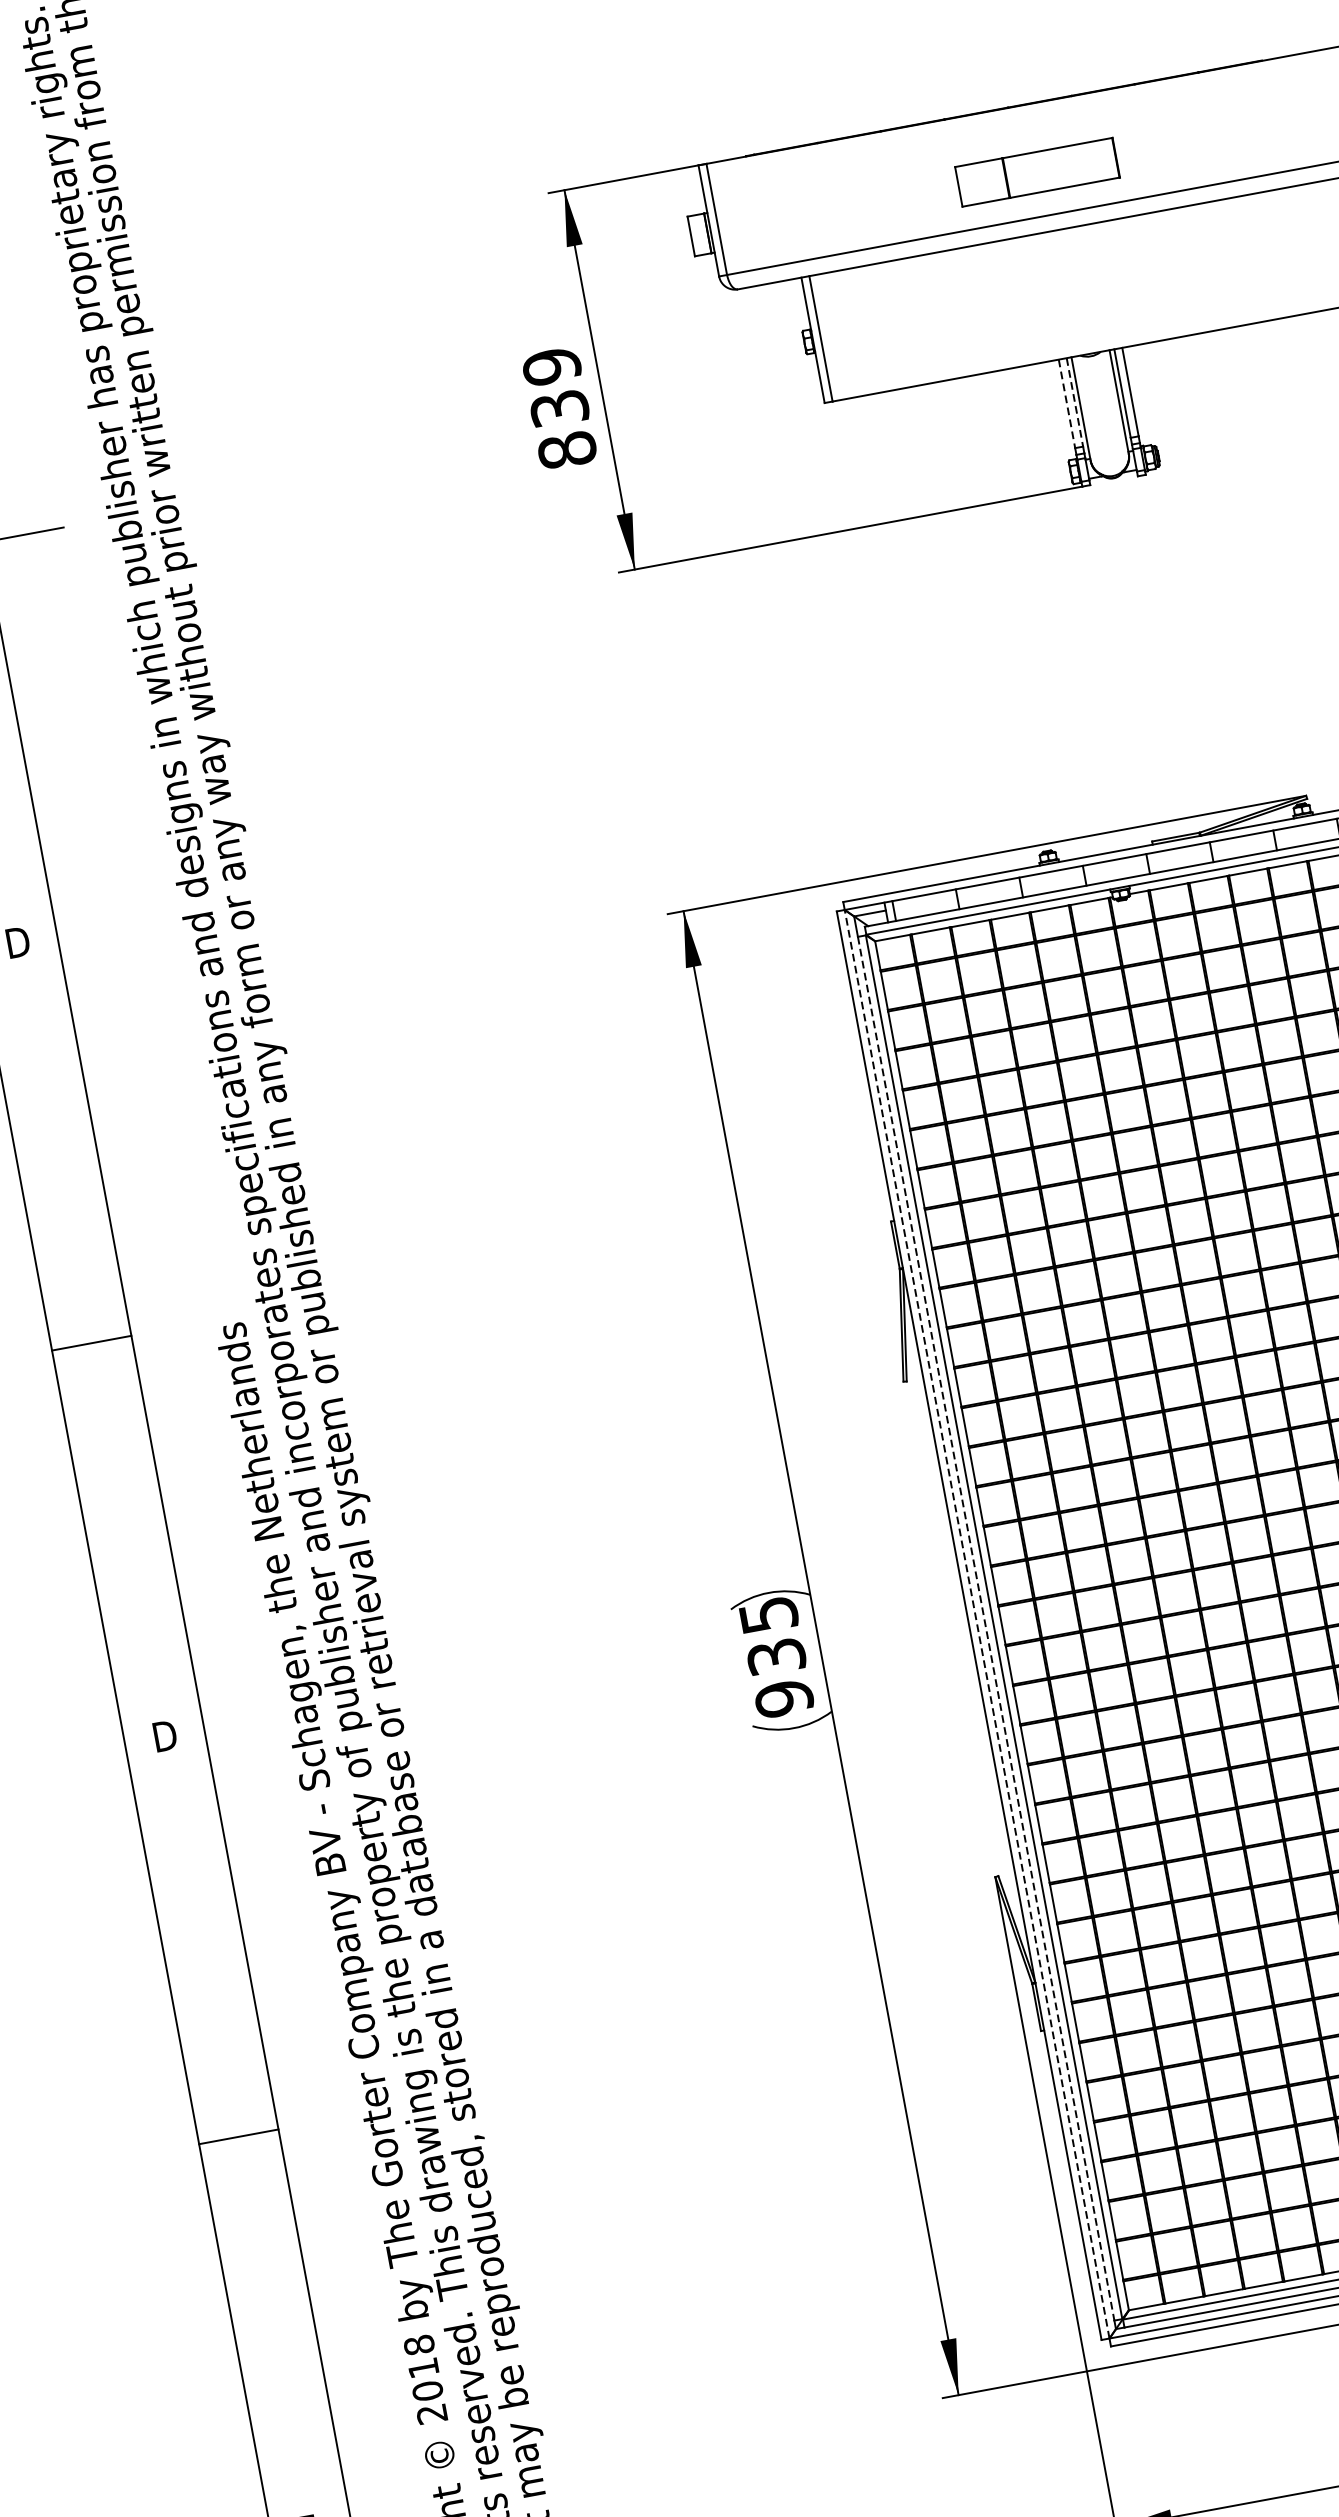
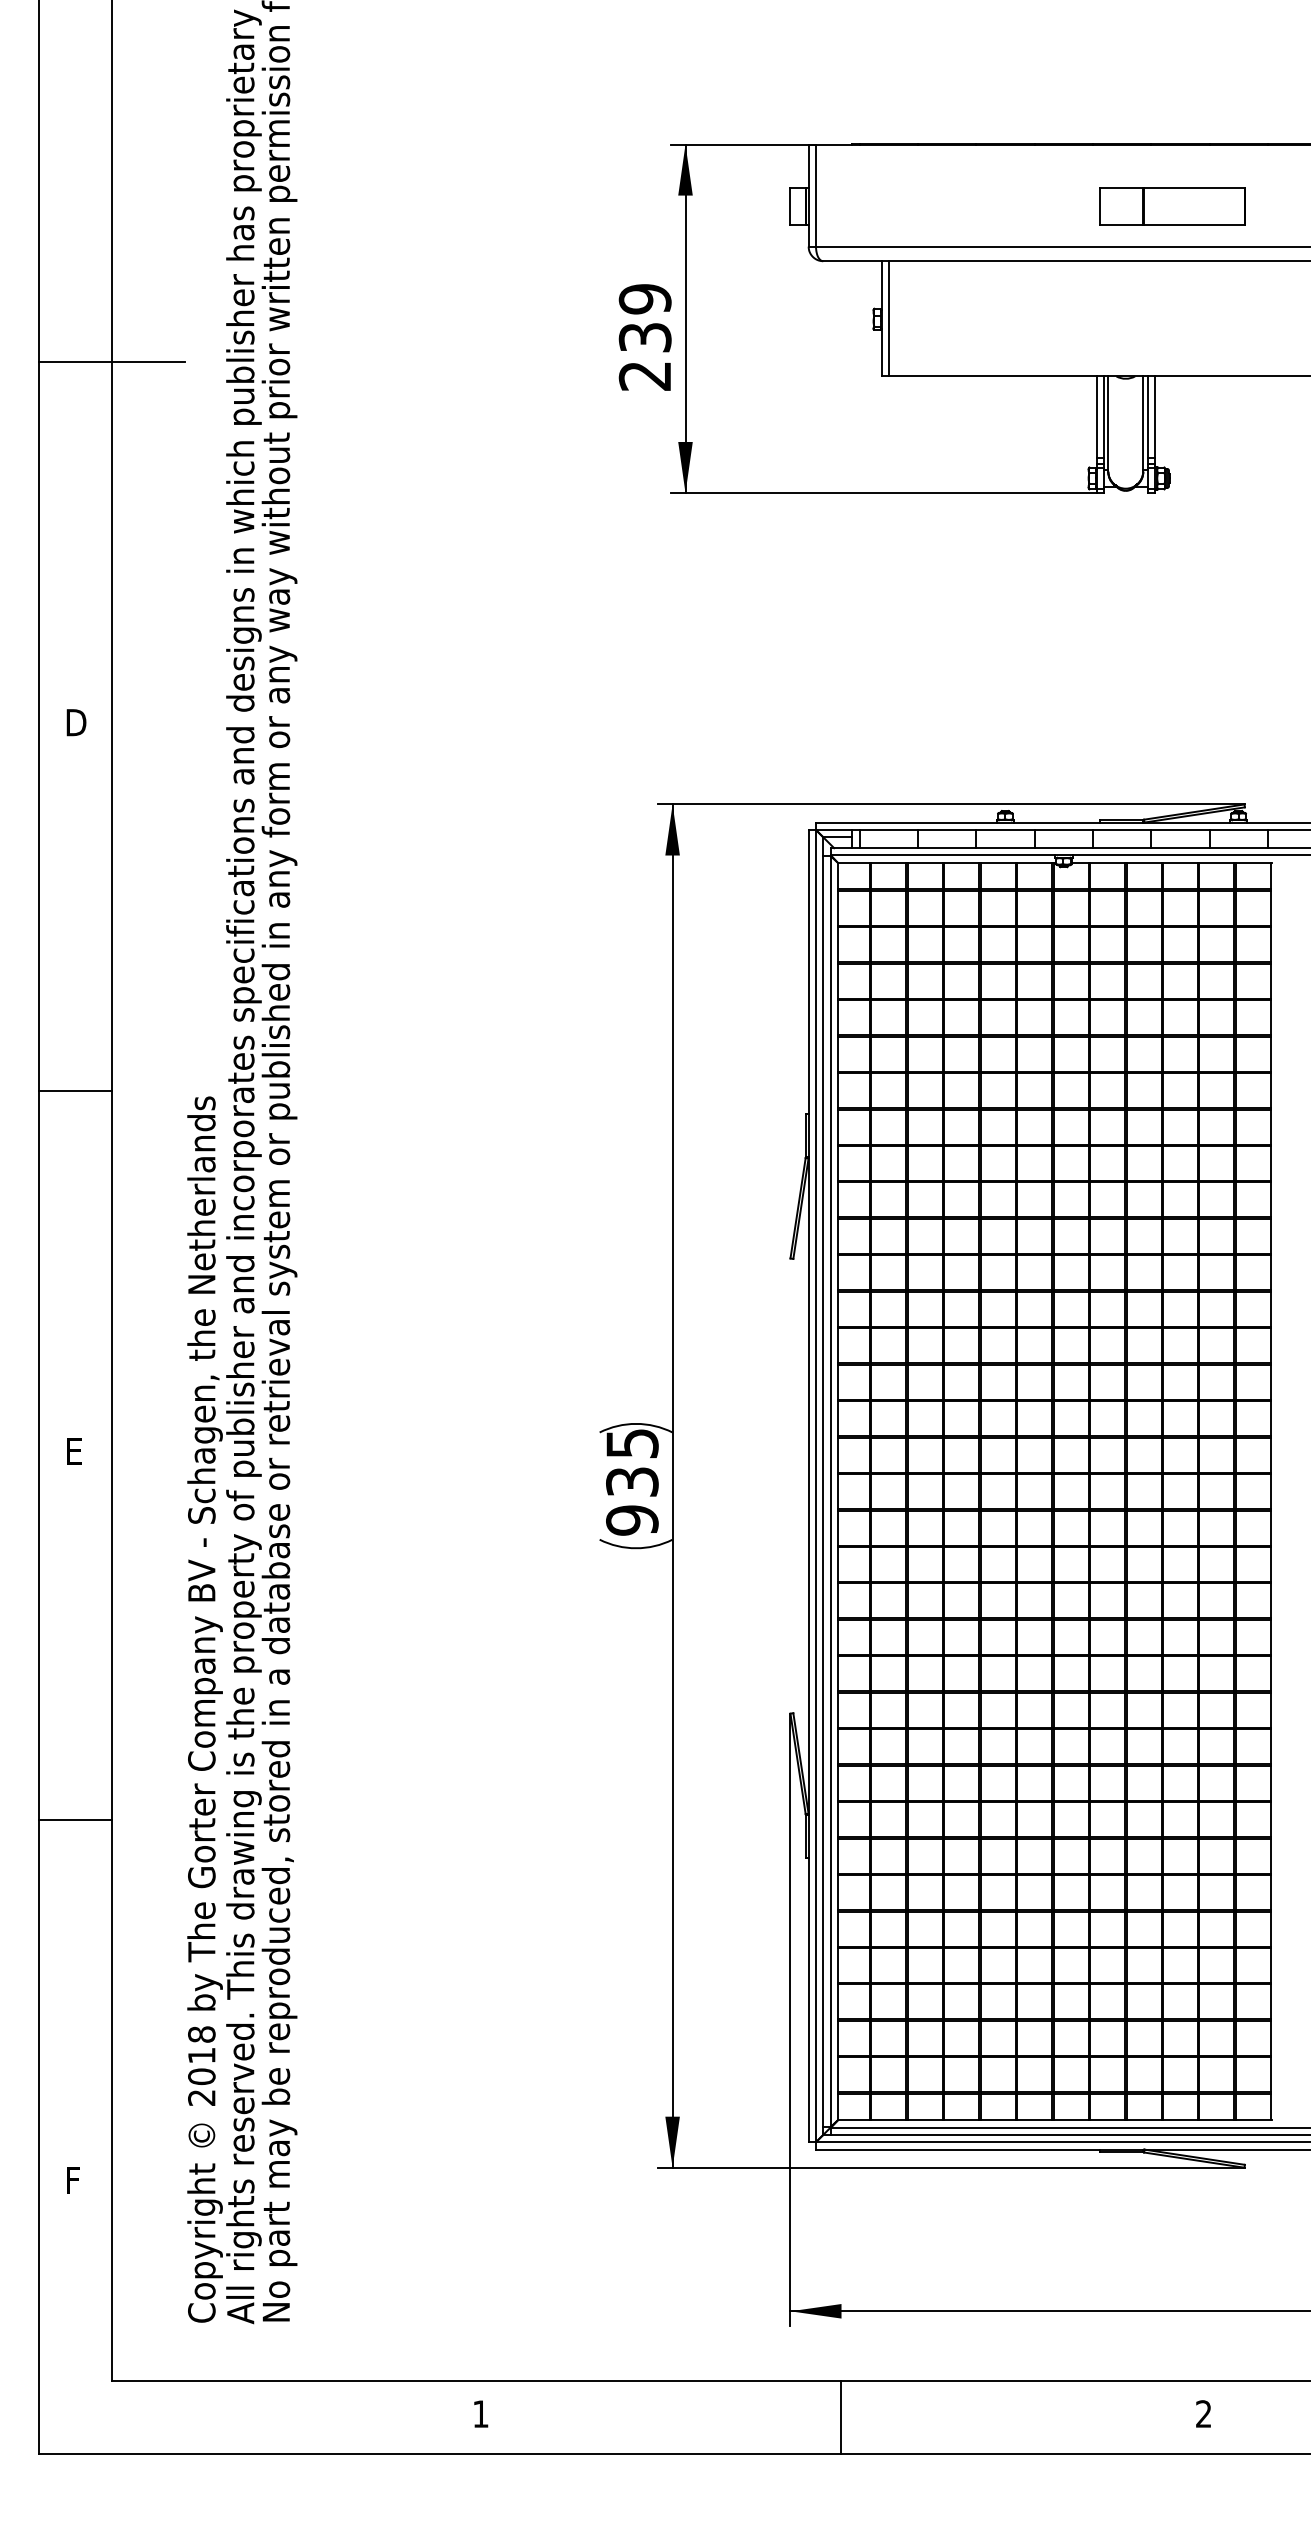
part: (1037, 172) -> (1172, 206), moved
line: (1074, 403) -> (1103, 417), dashed -> solid
line: (1066, 404) -> (1096, 417), dashed -> solid
text: (566, 450) -> (644, 376), 839 -> 239
line: (976, 1623) -> (815, 1485), dashed -> solid
line: (986, 1628) -> (823, 1491), dashed -> solid
text: (165, 1735) -> (76, 1451), D -> E

